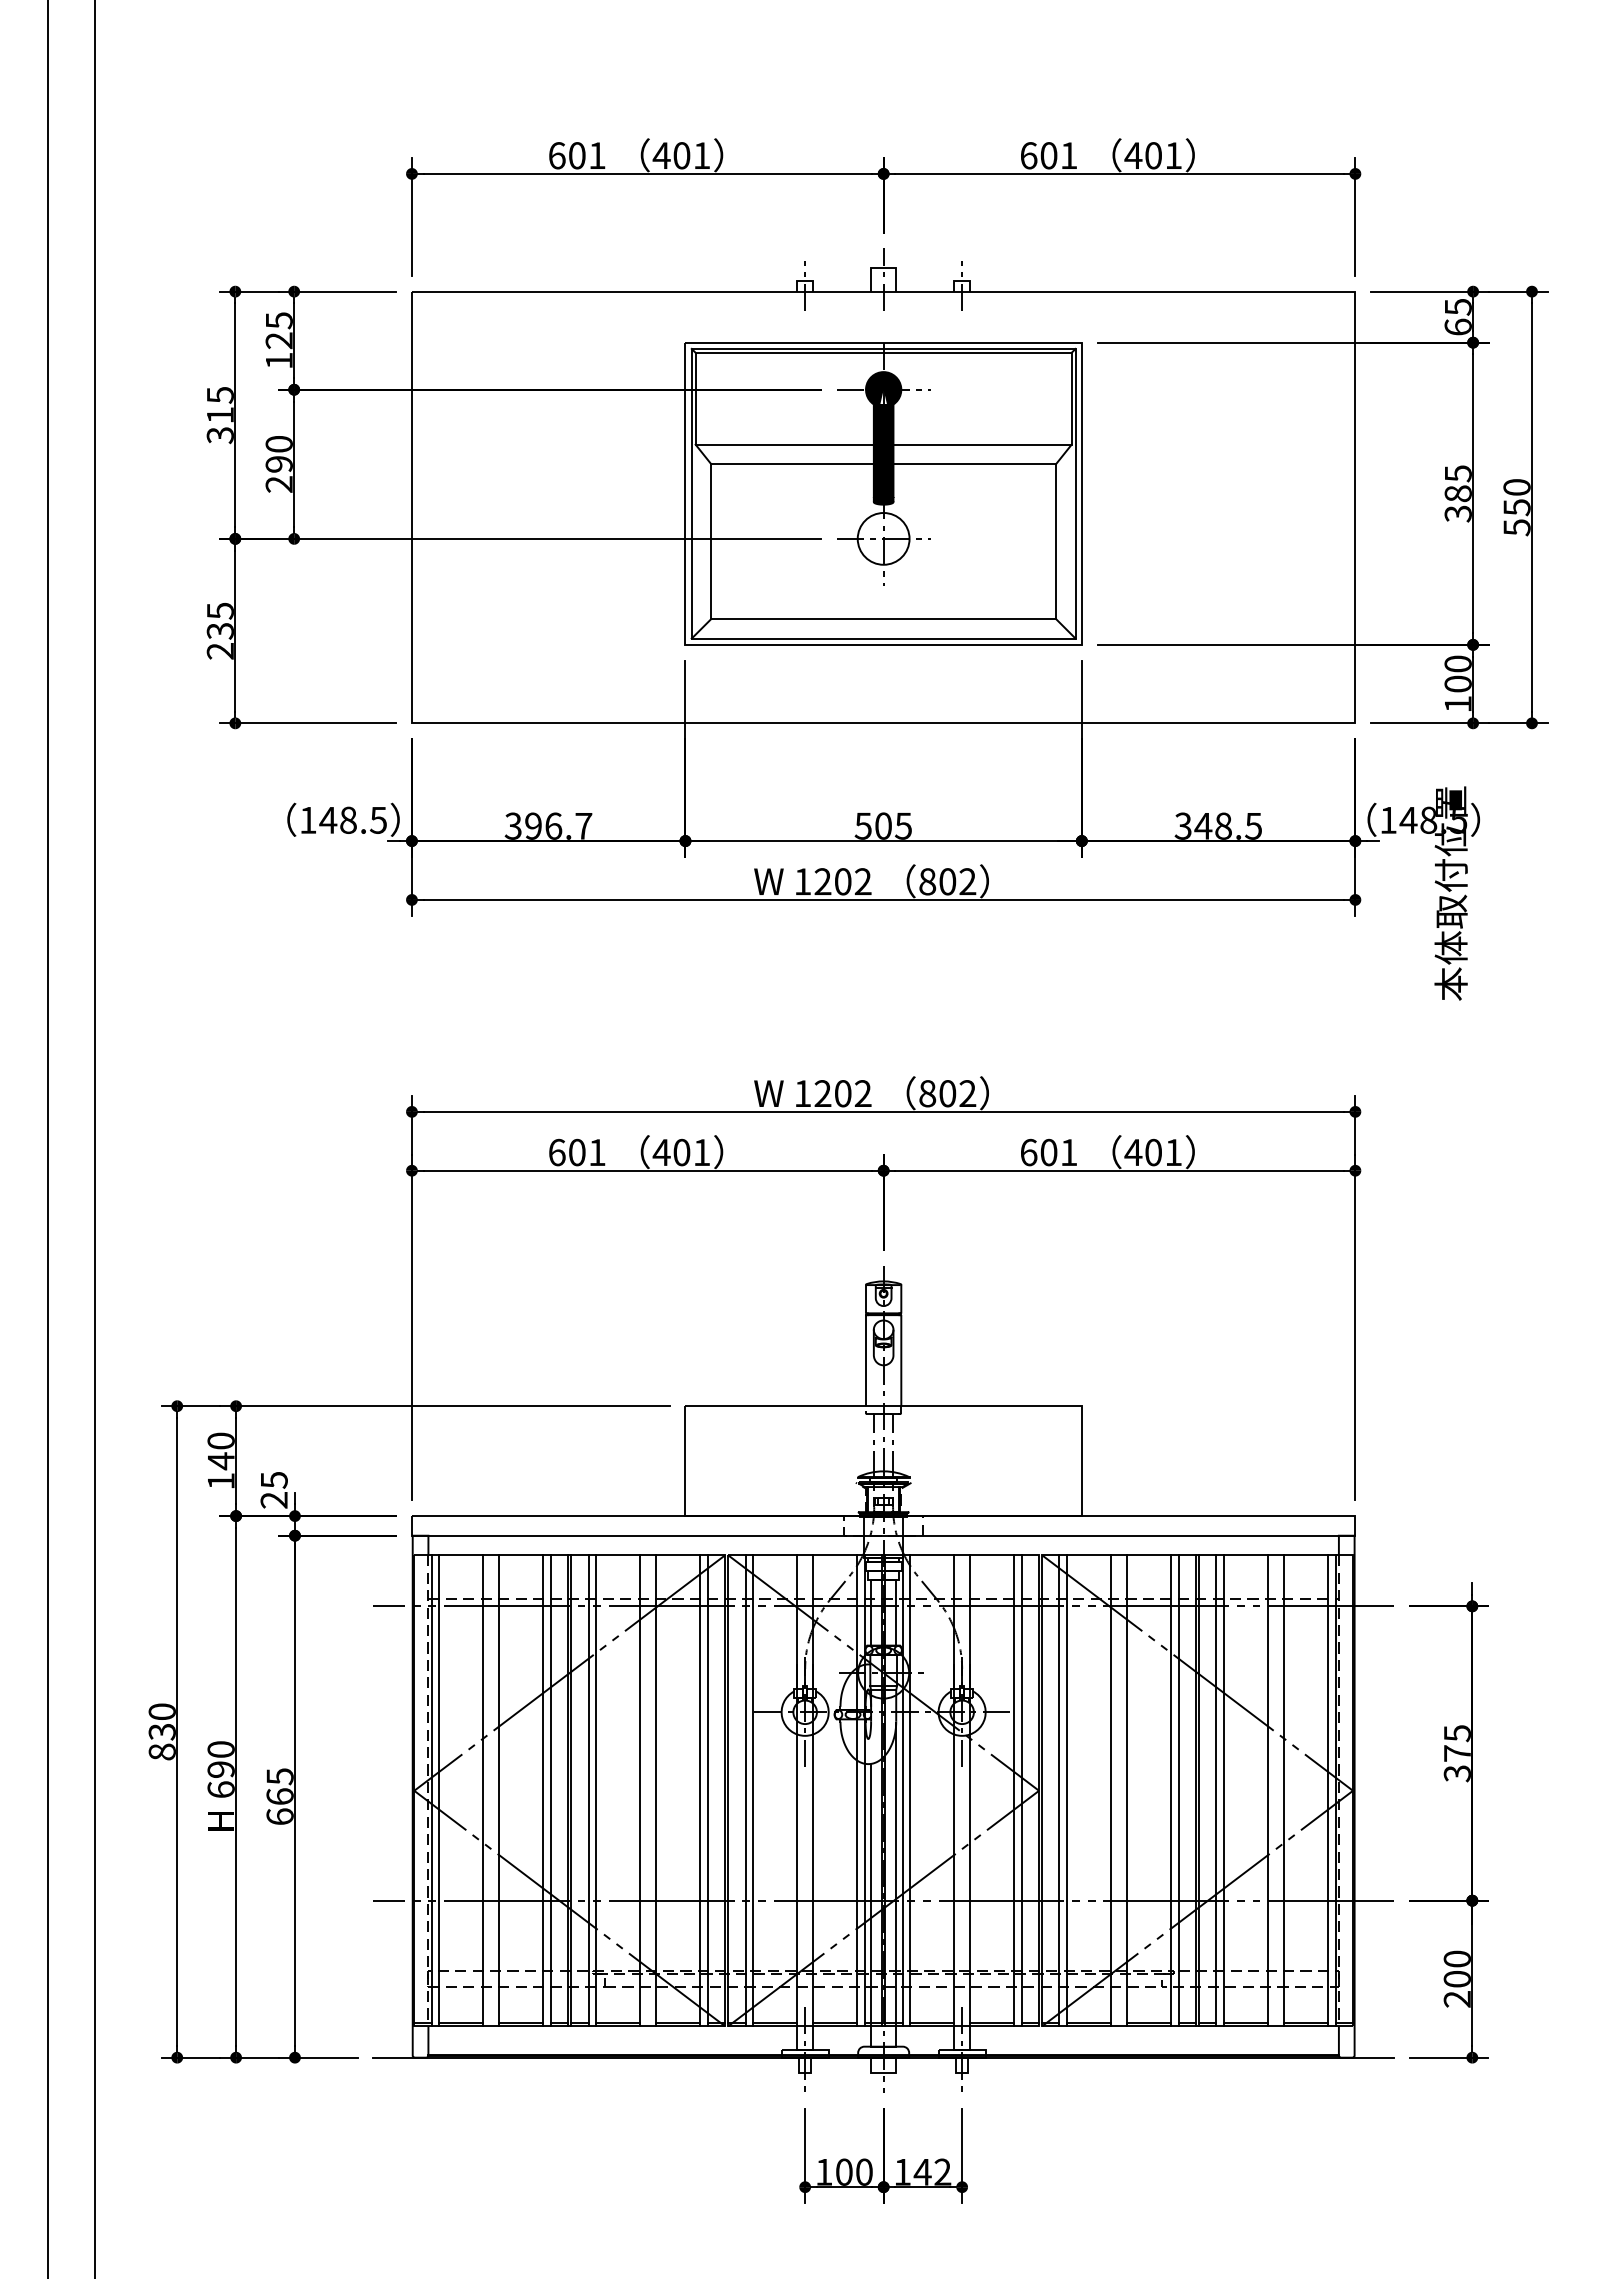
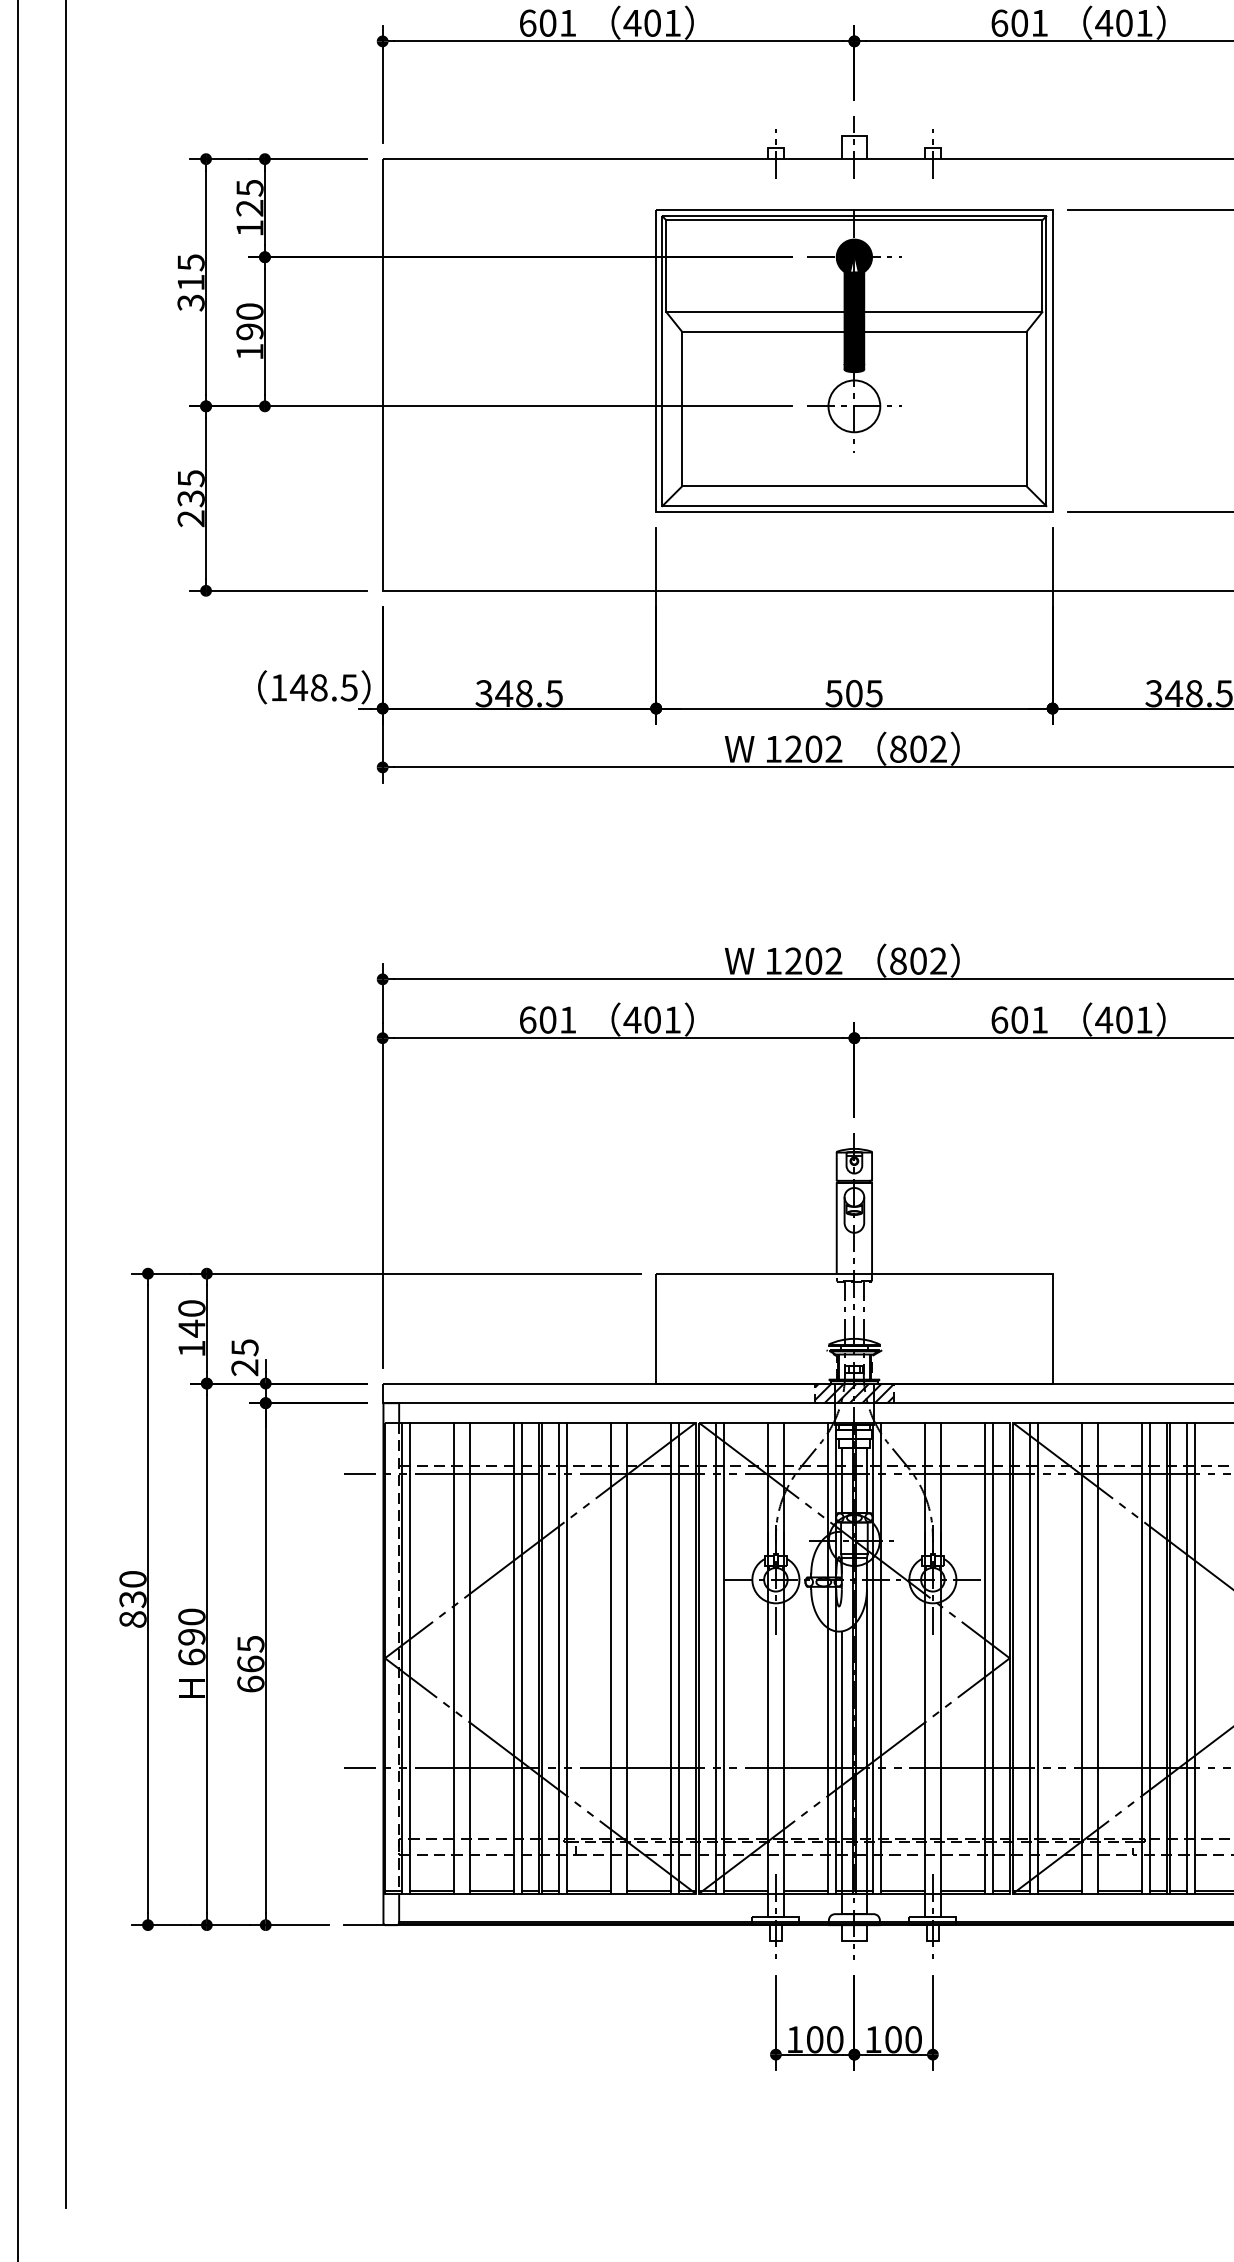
text: (278, 484) -> (249, 351), 290 -> 190
text: (558, 825) -> (529, 692), 396.7 -> 348.5
hatch: (883, 1525) -> (854, 1392), added
text: (932, 2171) -> (903, 2038), 142 -> 100

